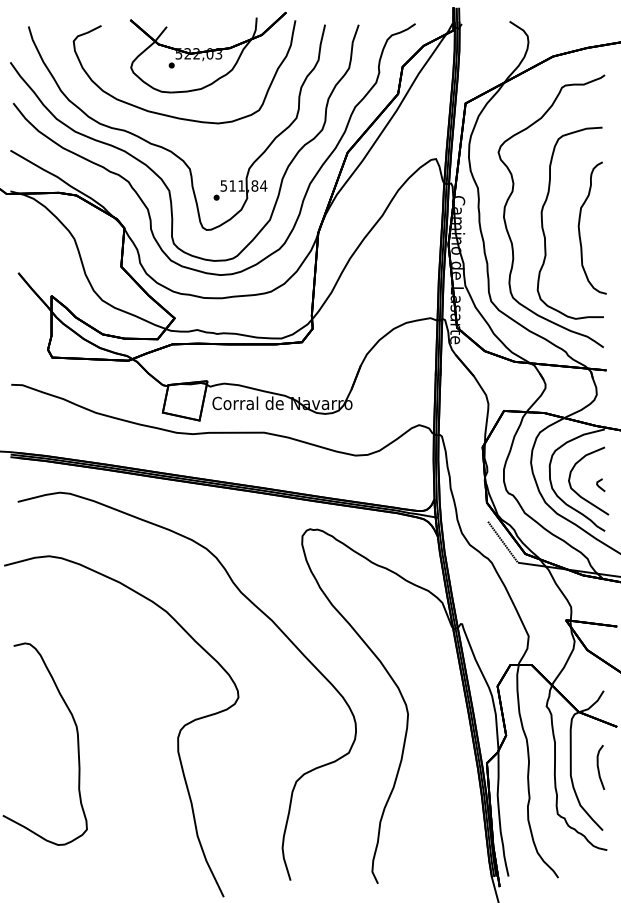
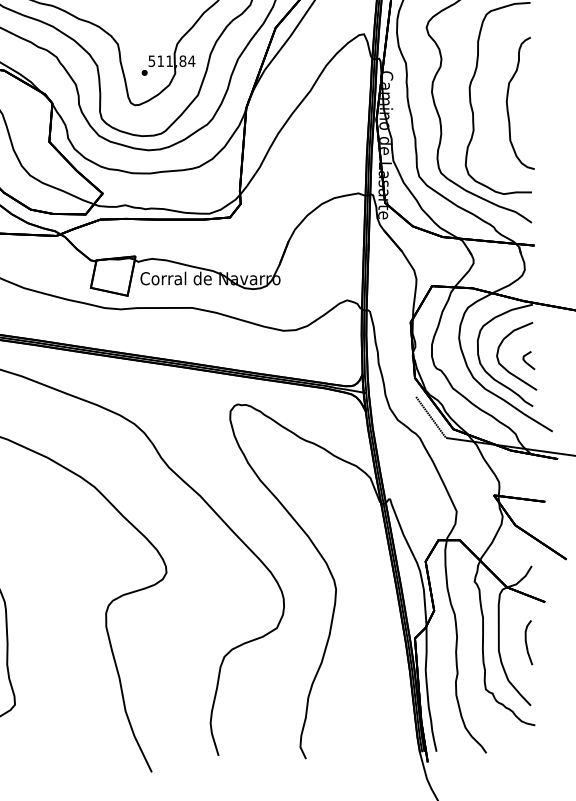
part: (600, 484) -> (528, 359), size x1.43

